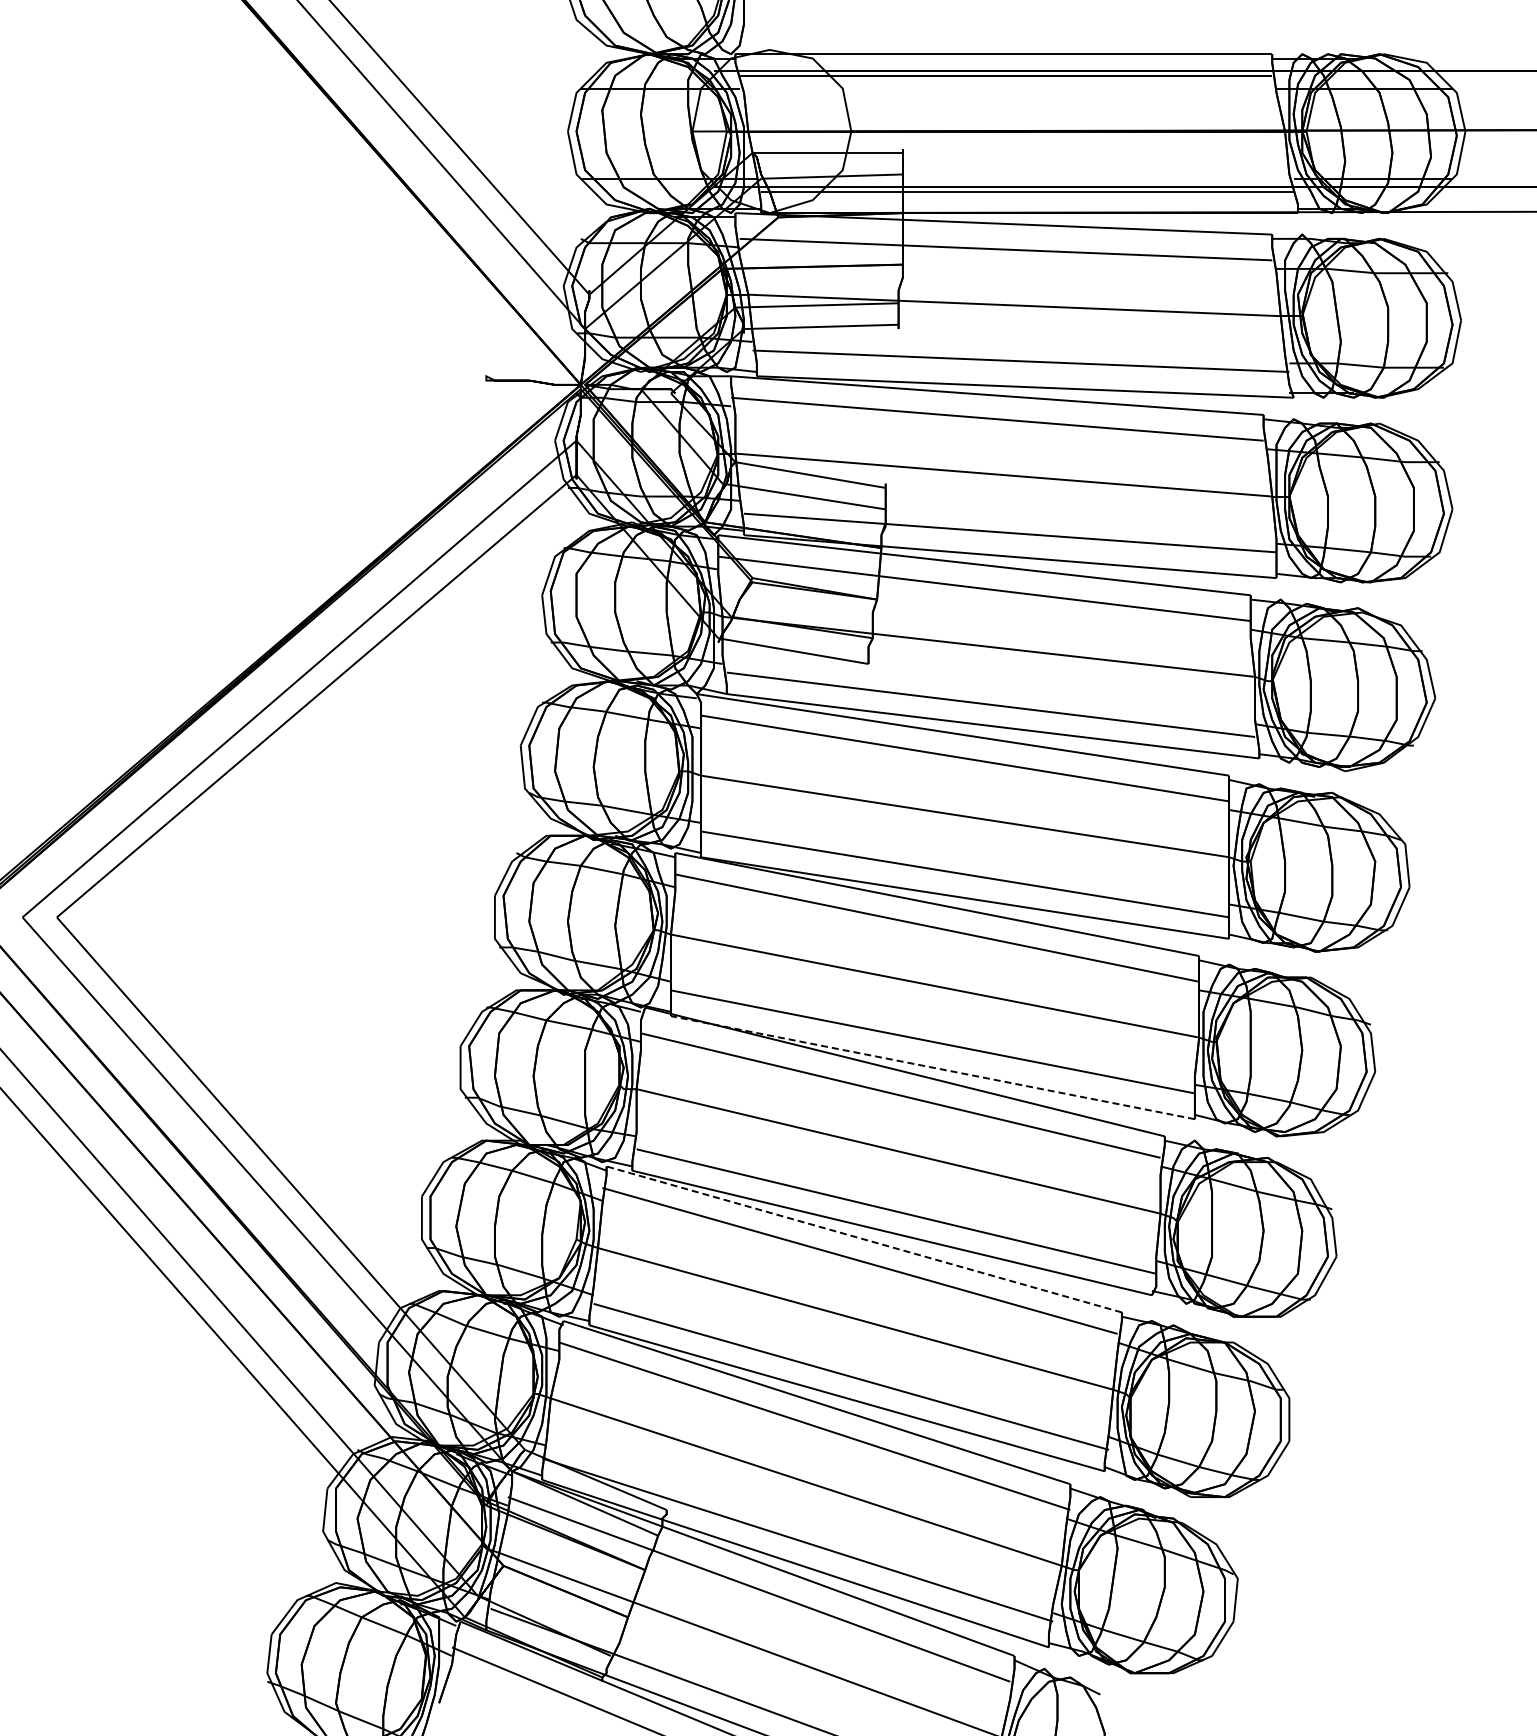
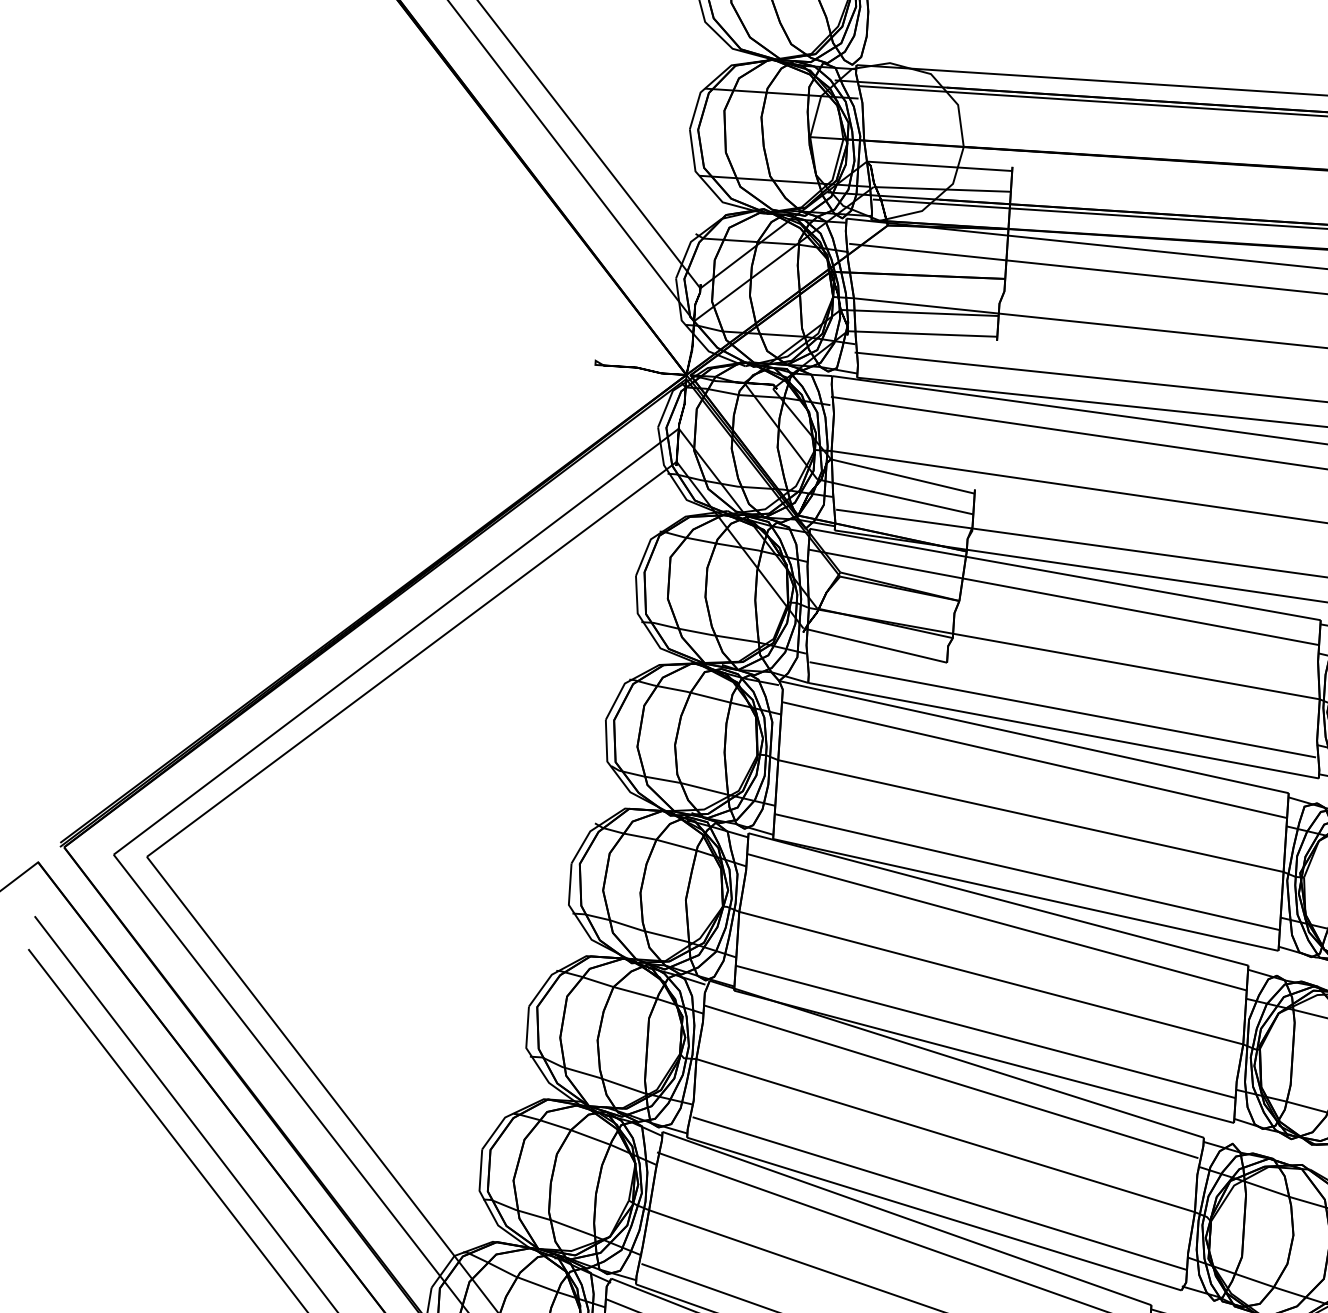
line: (932, 1067) -> (983, 1056), dashed -> solid
line: (864, 1239) -> (907, 1218), dashed -> solid

